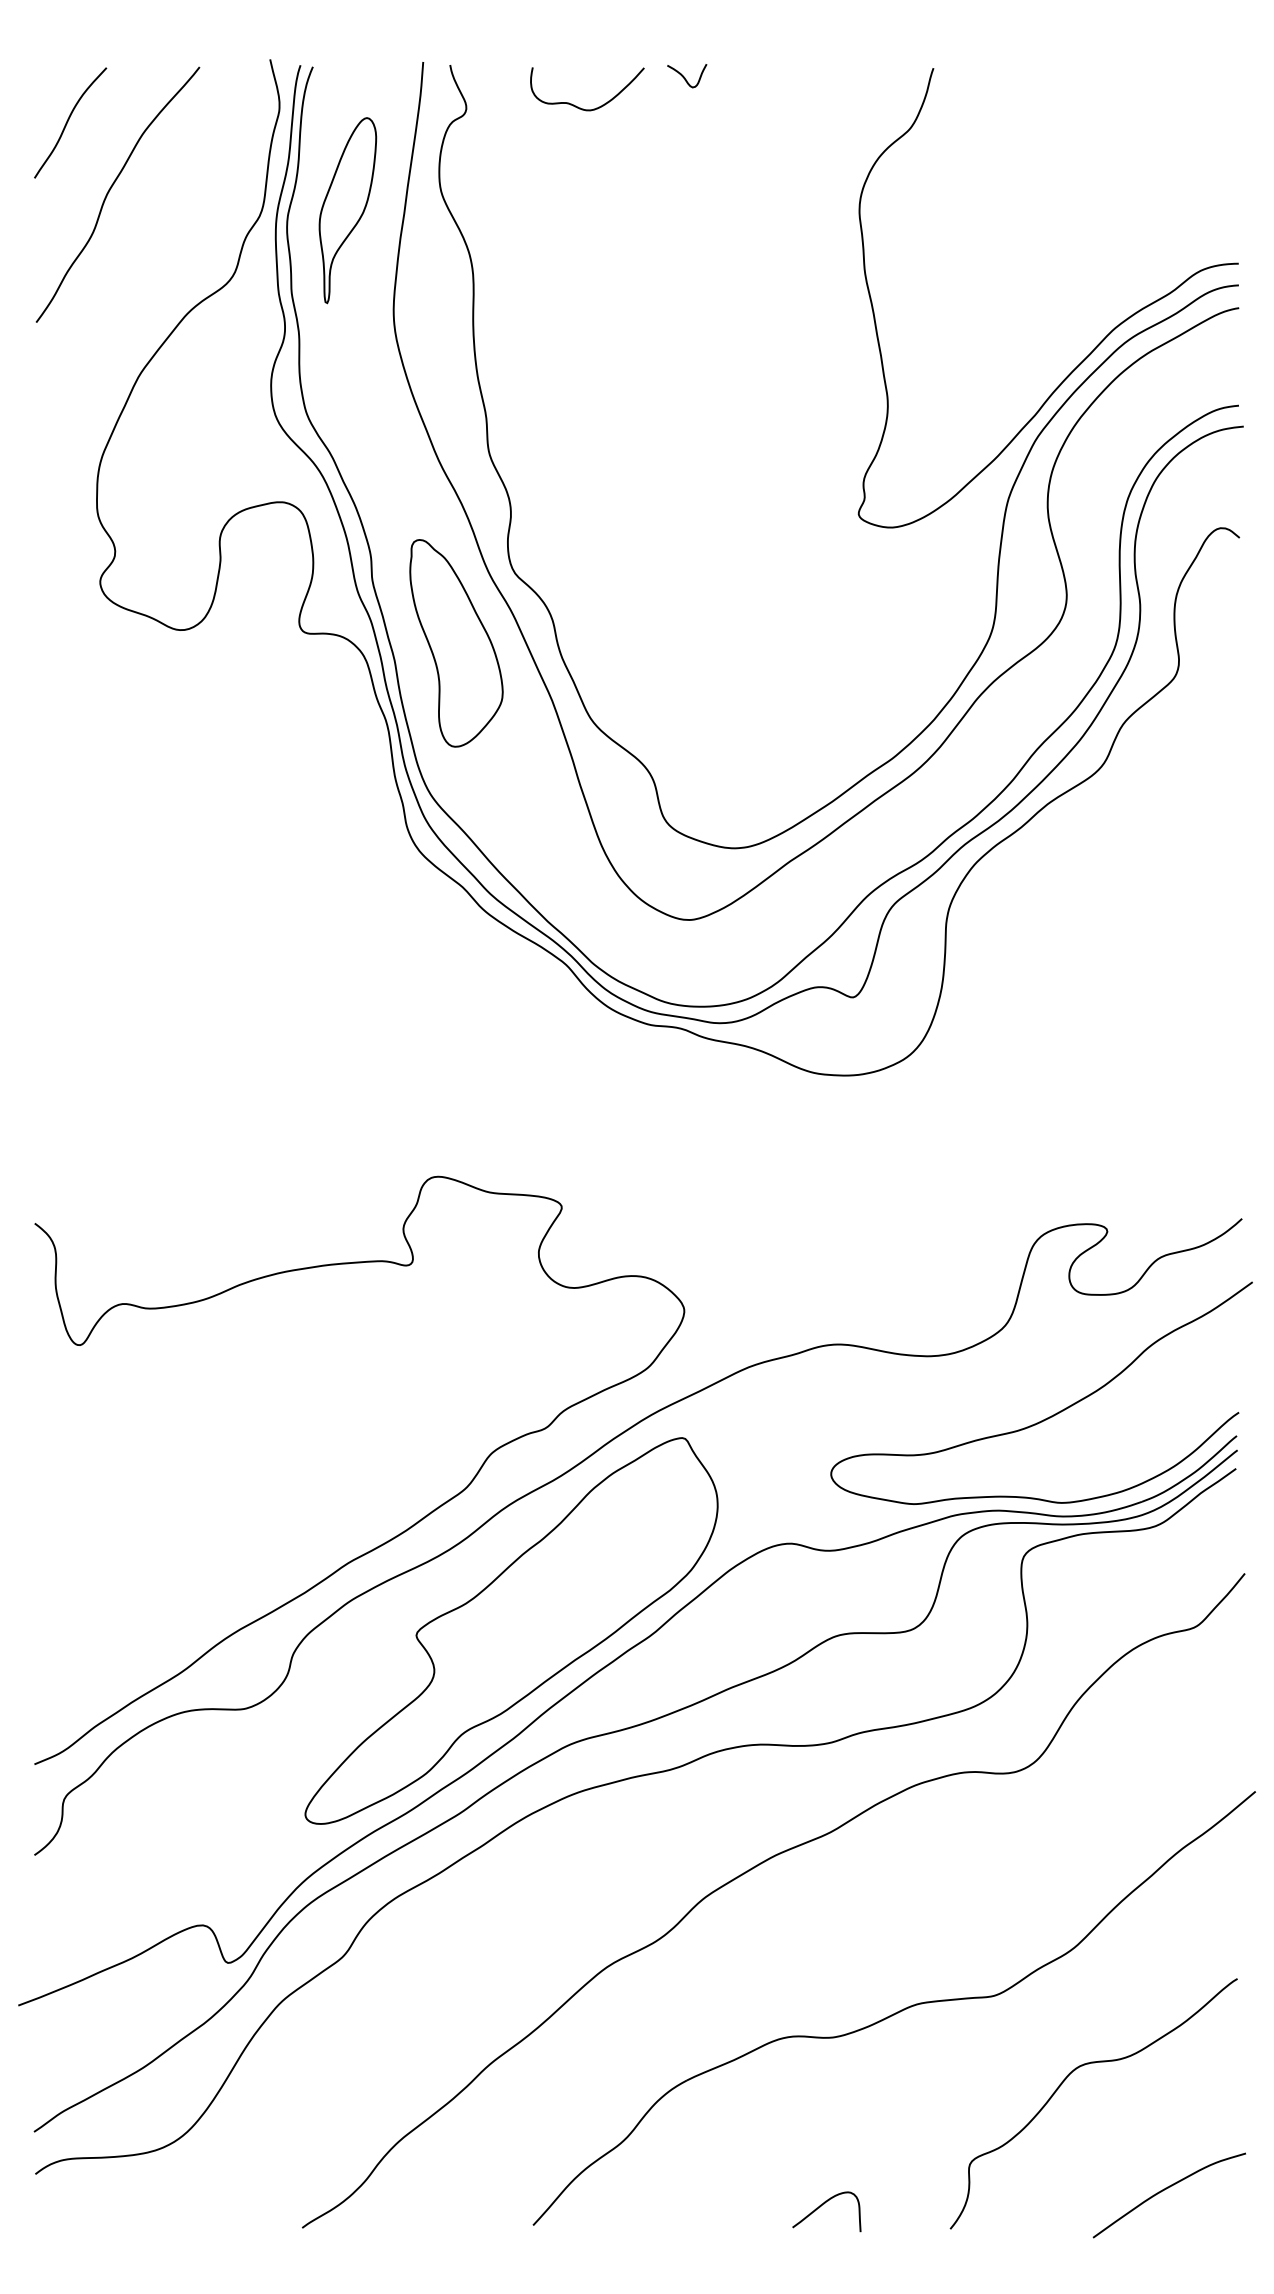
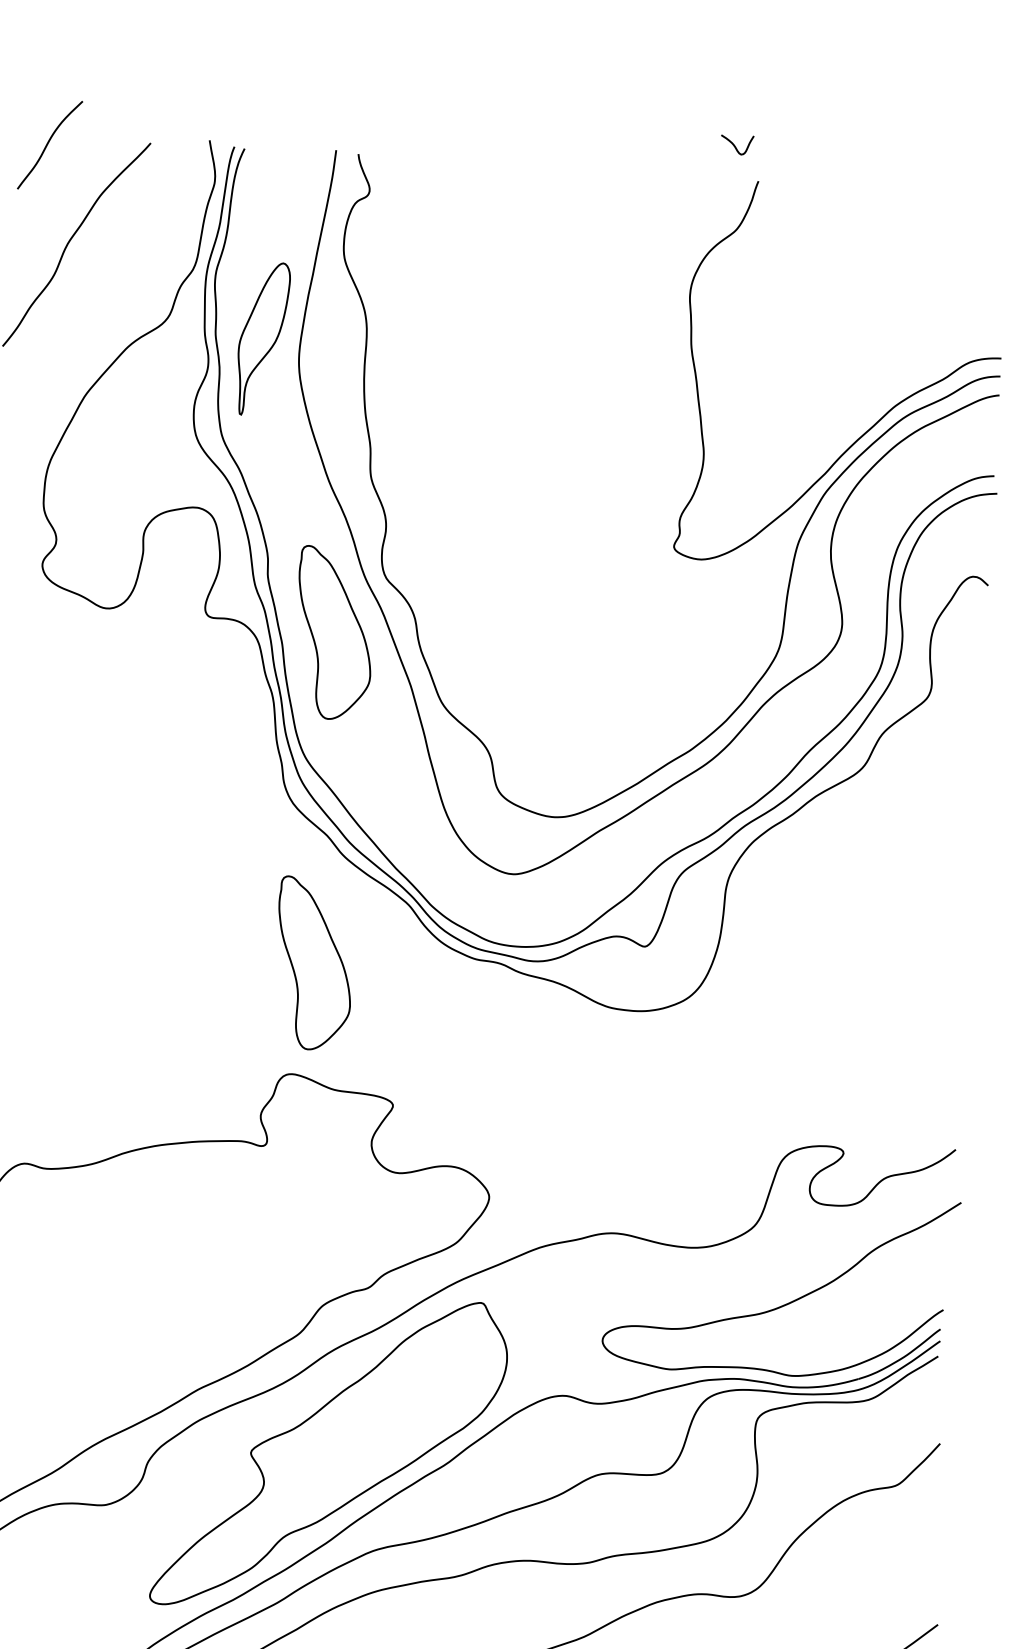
curve: (685, 77) -> (735, 145), moved
curve: (578, 106) -> (462, 194), removed
curve: (68, 121) -> (48, 143), moved
part: (347, 210) -> (262, 338), moved
part: (456, 1042) -> (314, 963), added

